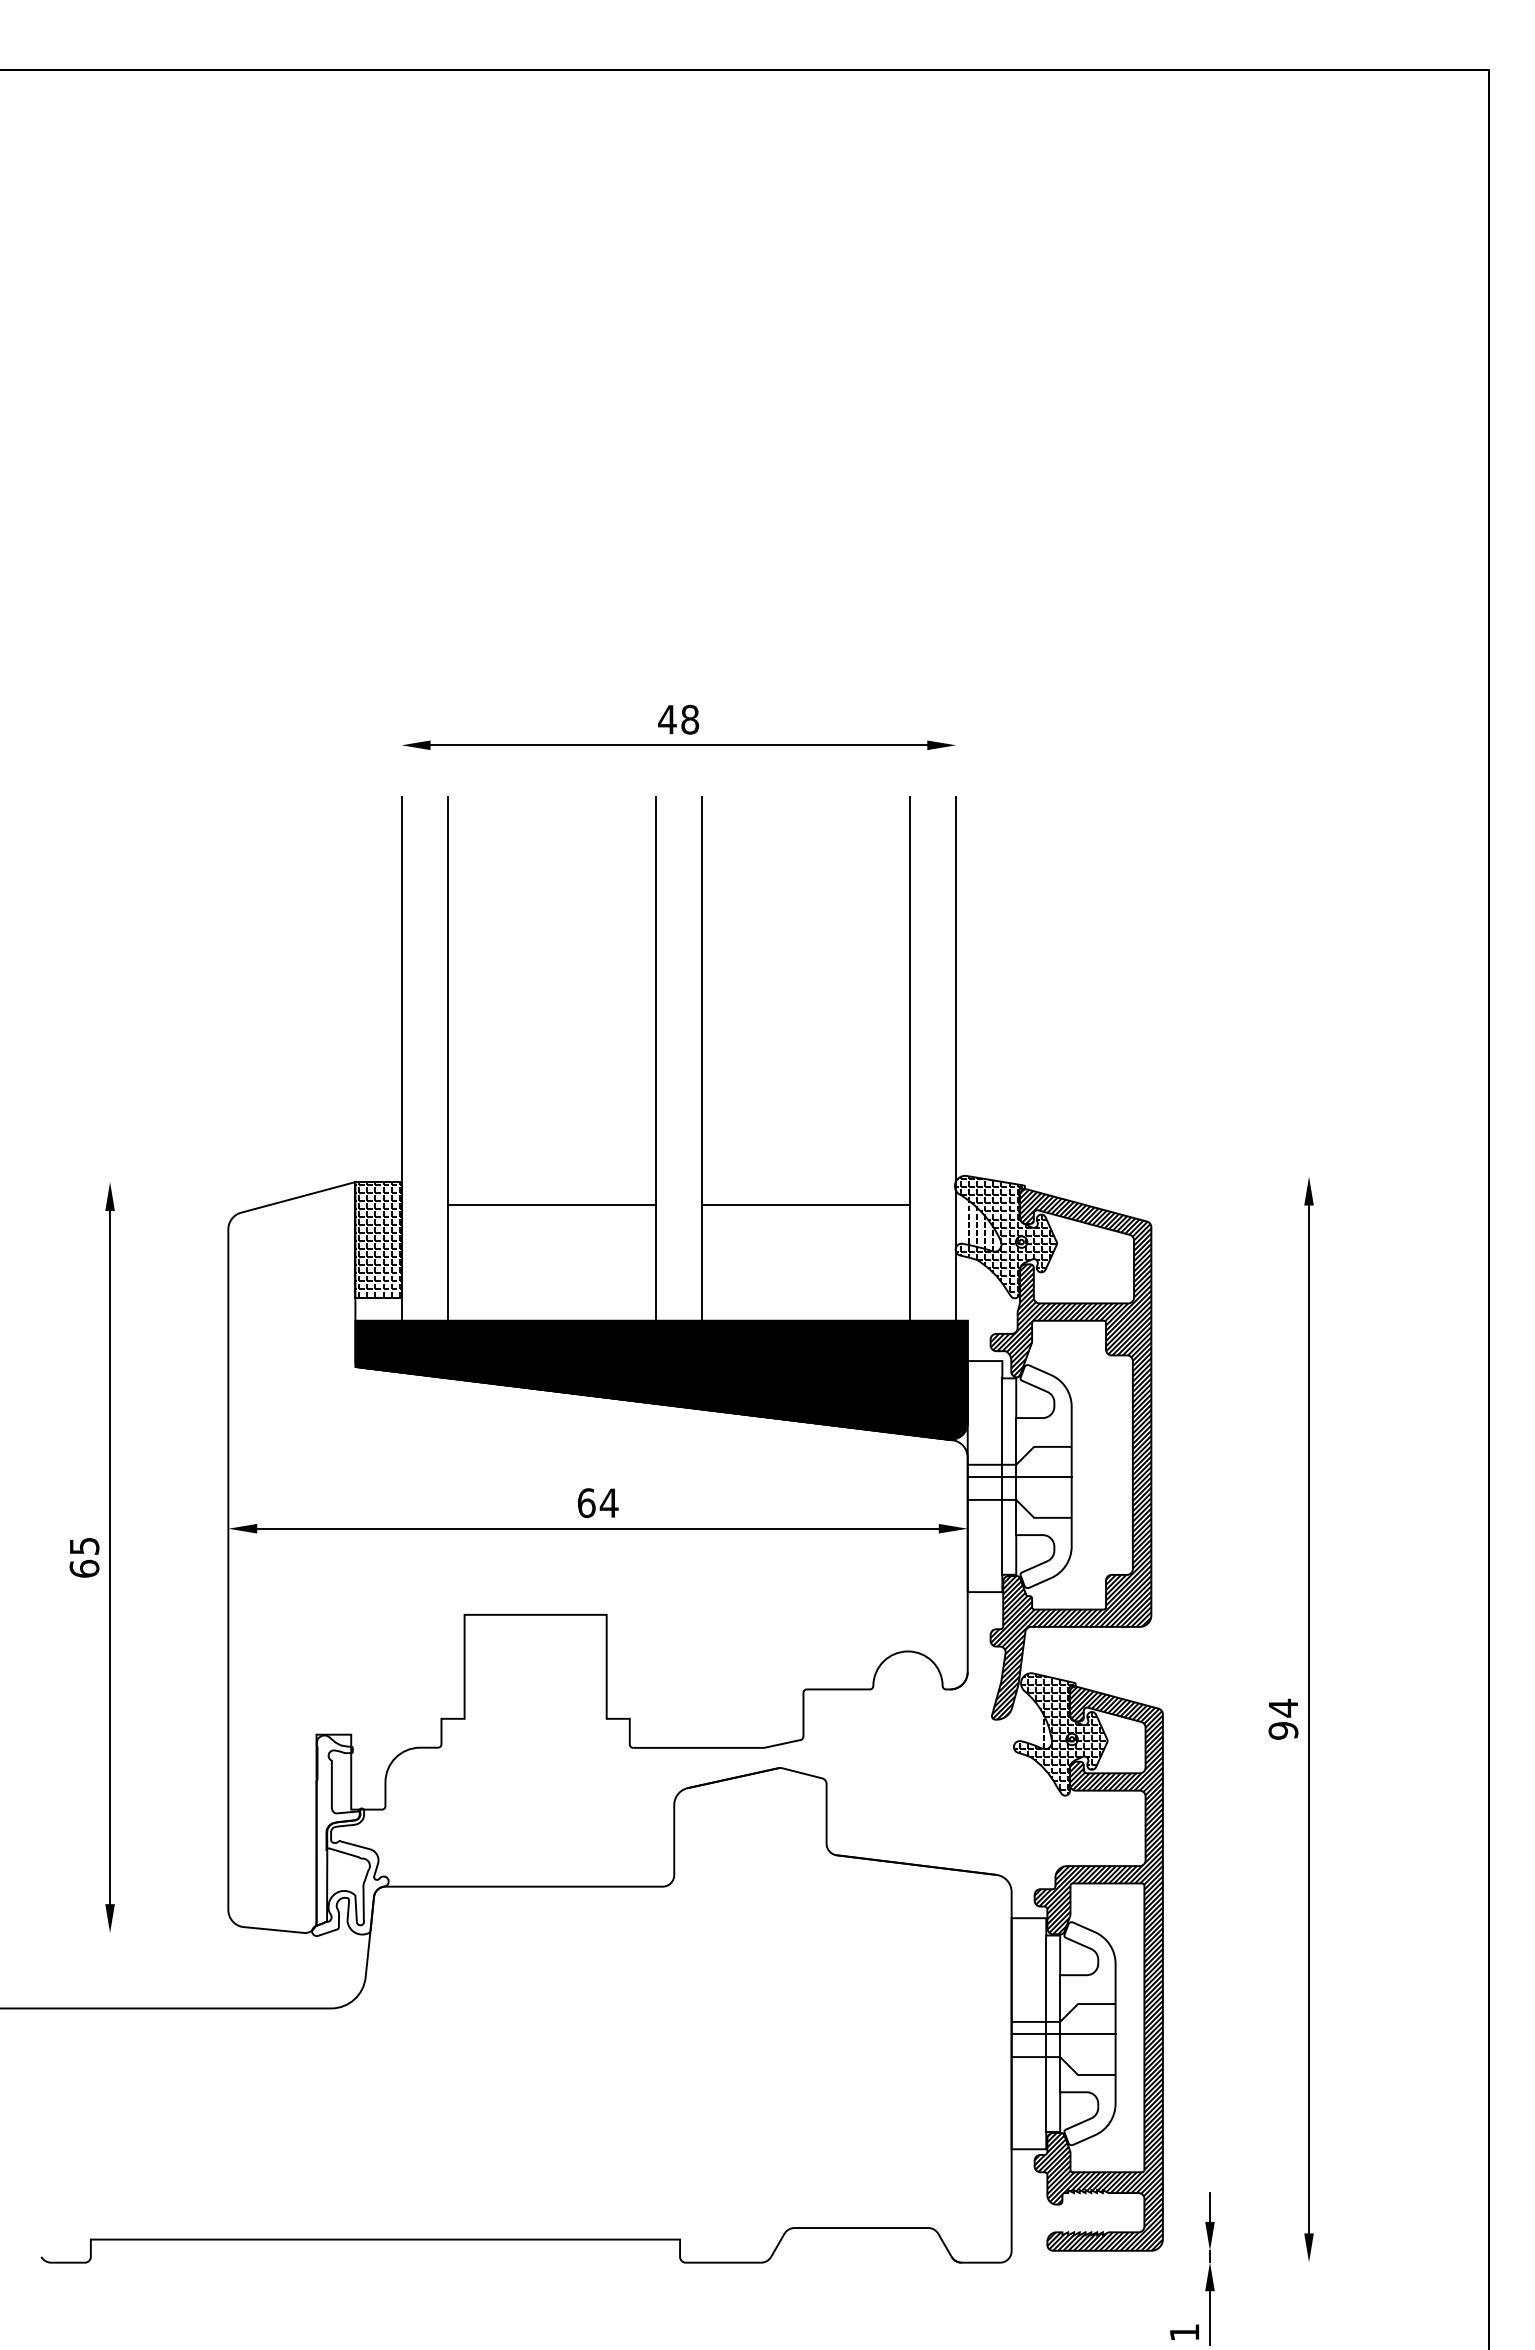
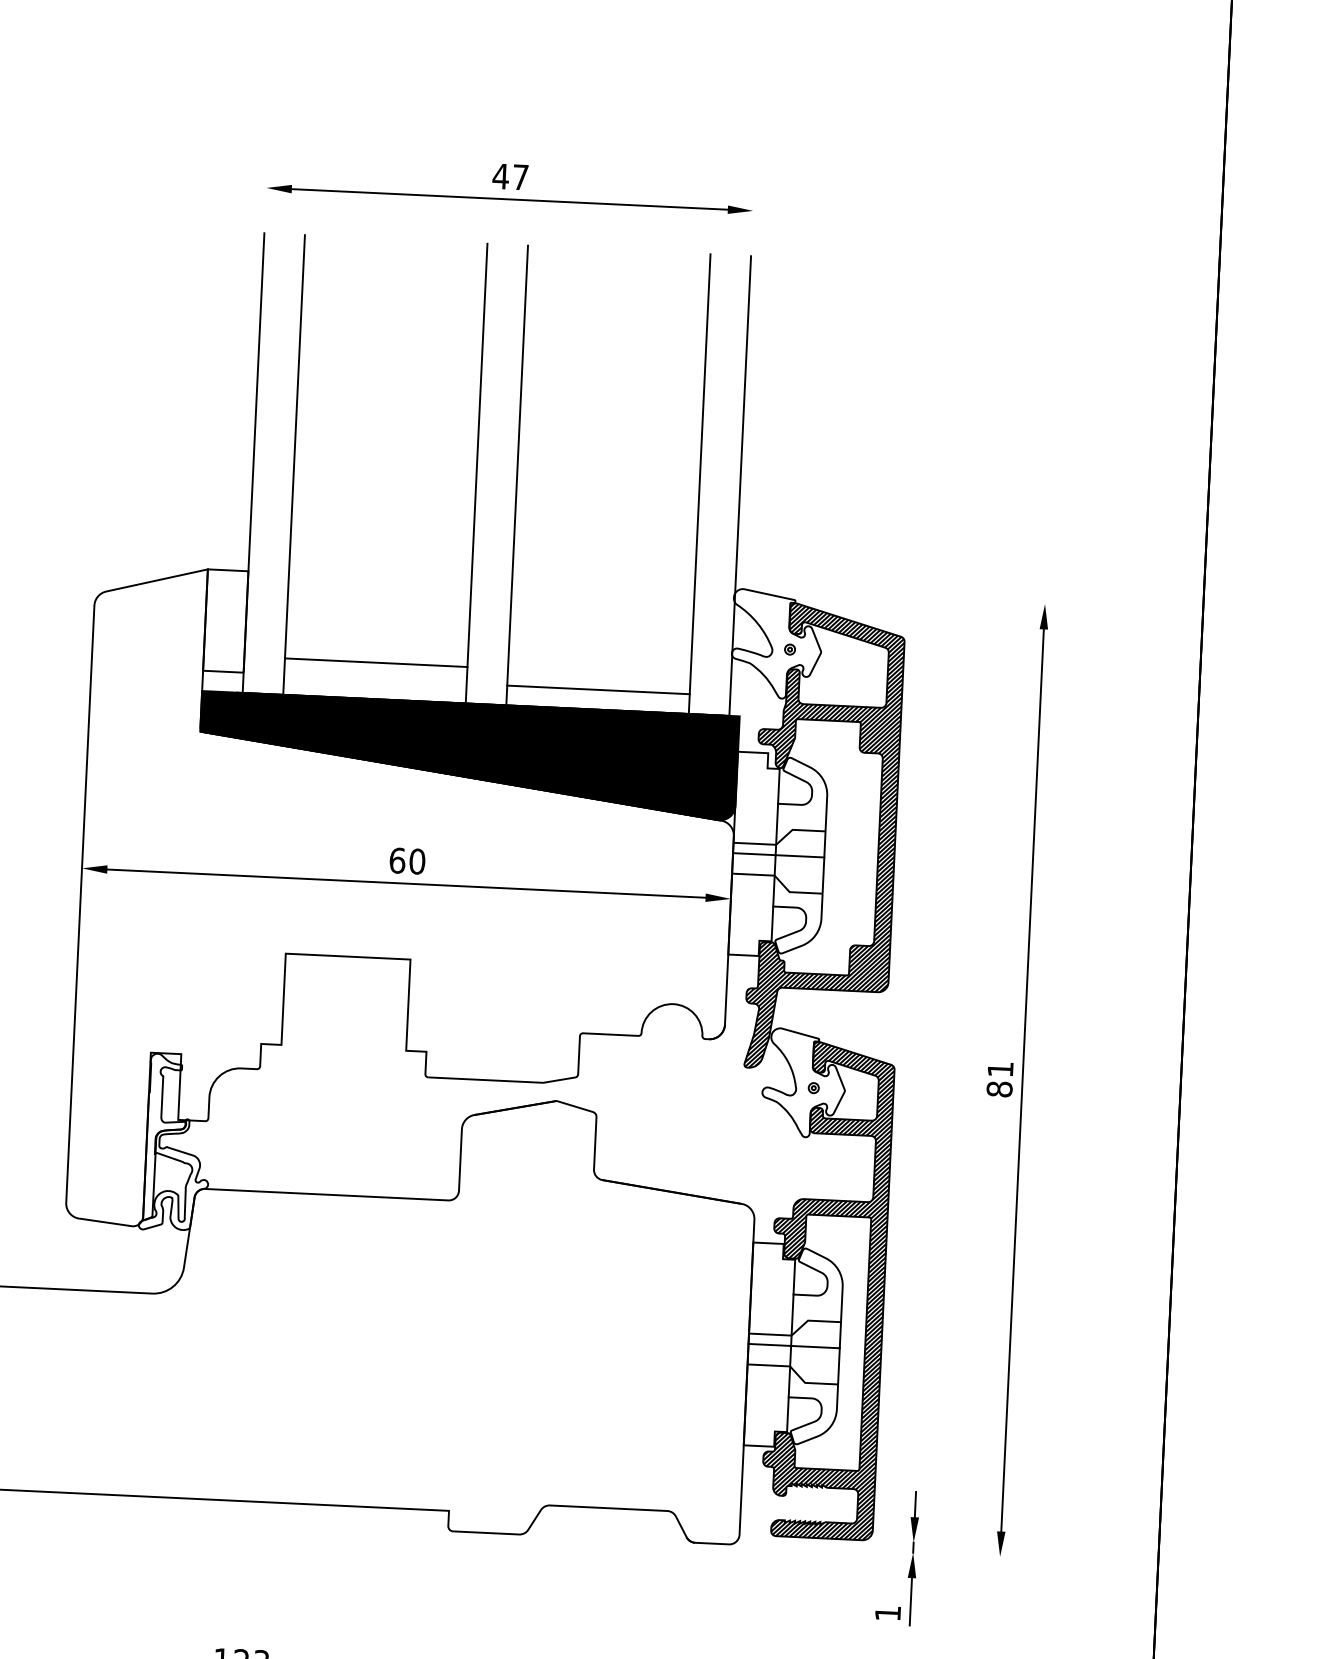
text: (690, 719) -> (521, 177), 48 -> 47
line: (551, 1205) -> (375, 662), moved
line: (805, 1205) -> (598, 690), moved
hatch: (1004, 1236) -> (775, 643), removed
hatch: (378, 1239) -> (225, 620), removed
line: (1002, 1476) -> (763, 854), removed
text: (608, 1503) -> (416, 861), 64 -> 60
text: (1283, 1718) -> (1000, 1078), 94 -> 81
hatch: (1060, 1733) -> (803, 1082), removed
line: (1046, 2033) -> (779, 1345), removed

